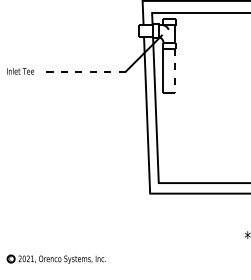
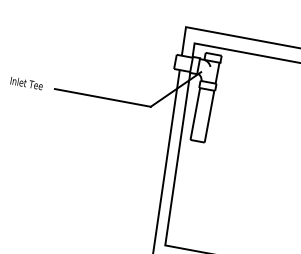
line: (175, 70) -> (209, 116), dashed -> solid
line: (85, 71) -> (103, 97), dashed -> solid

